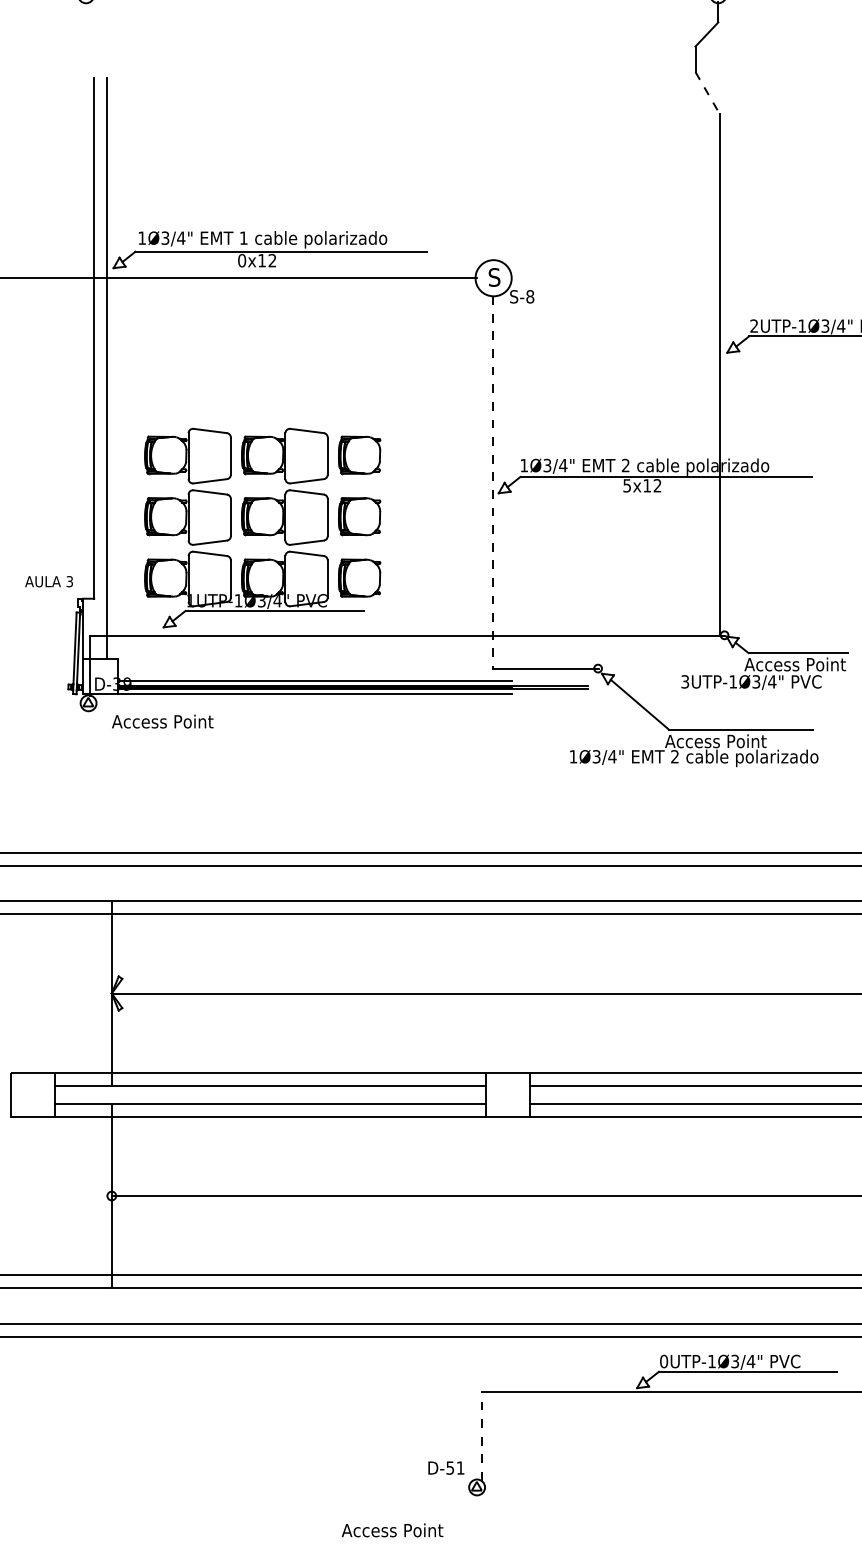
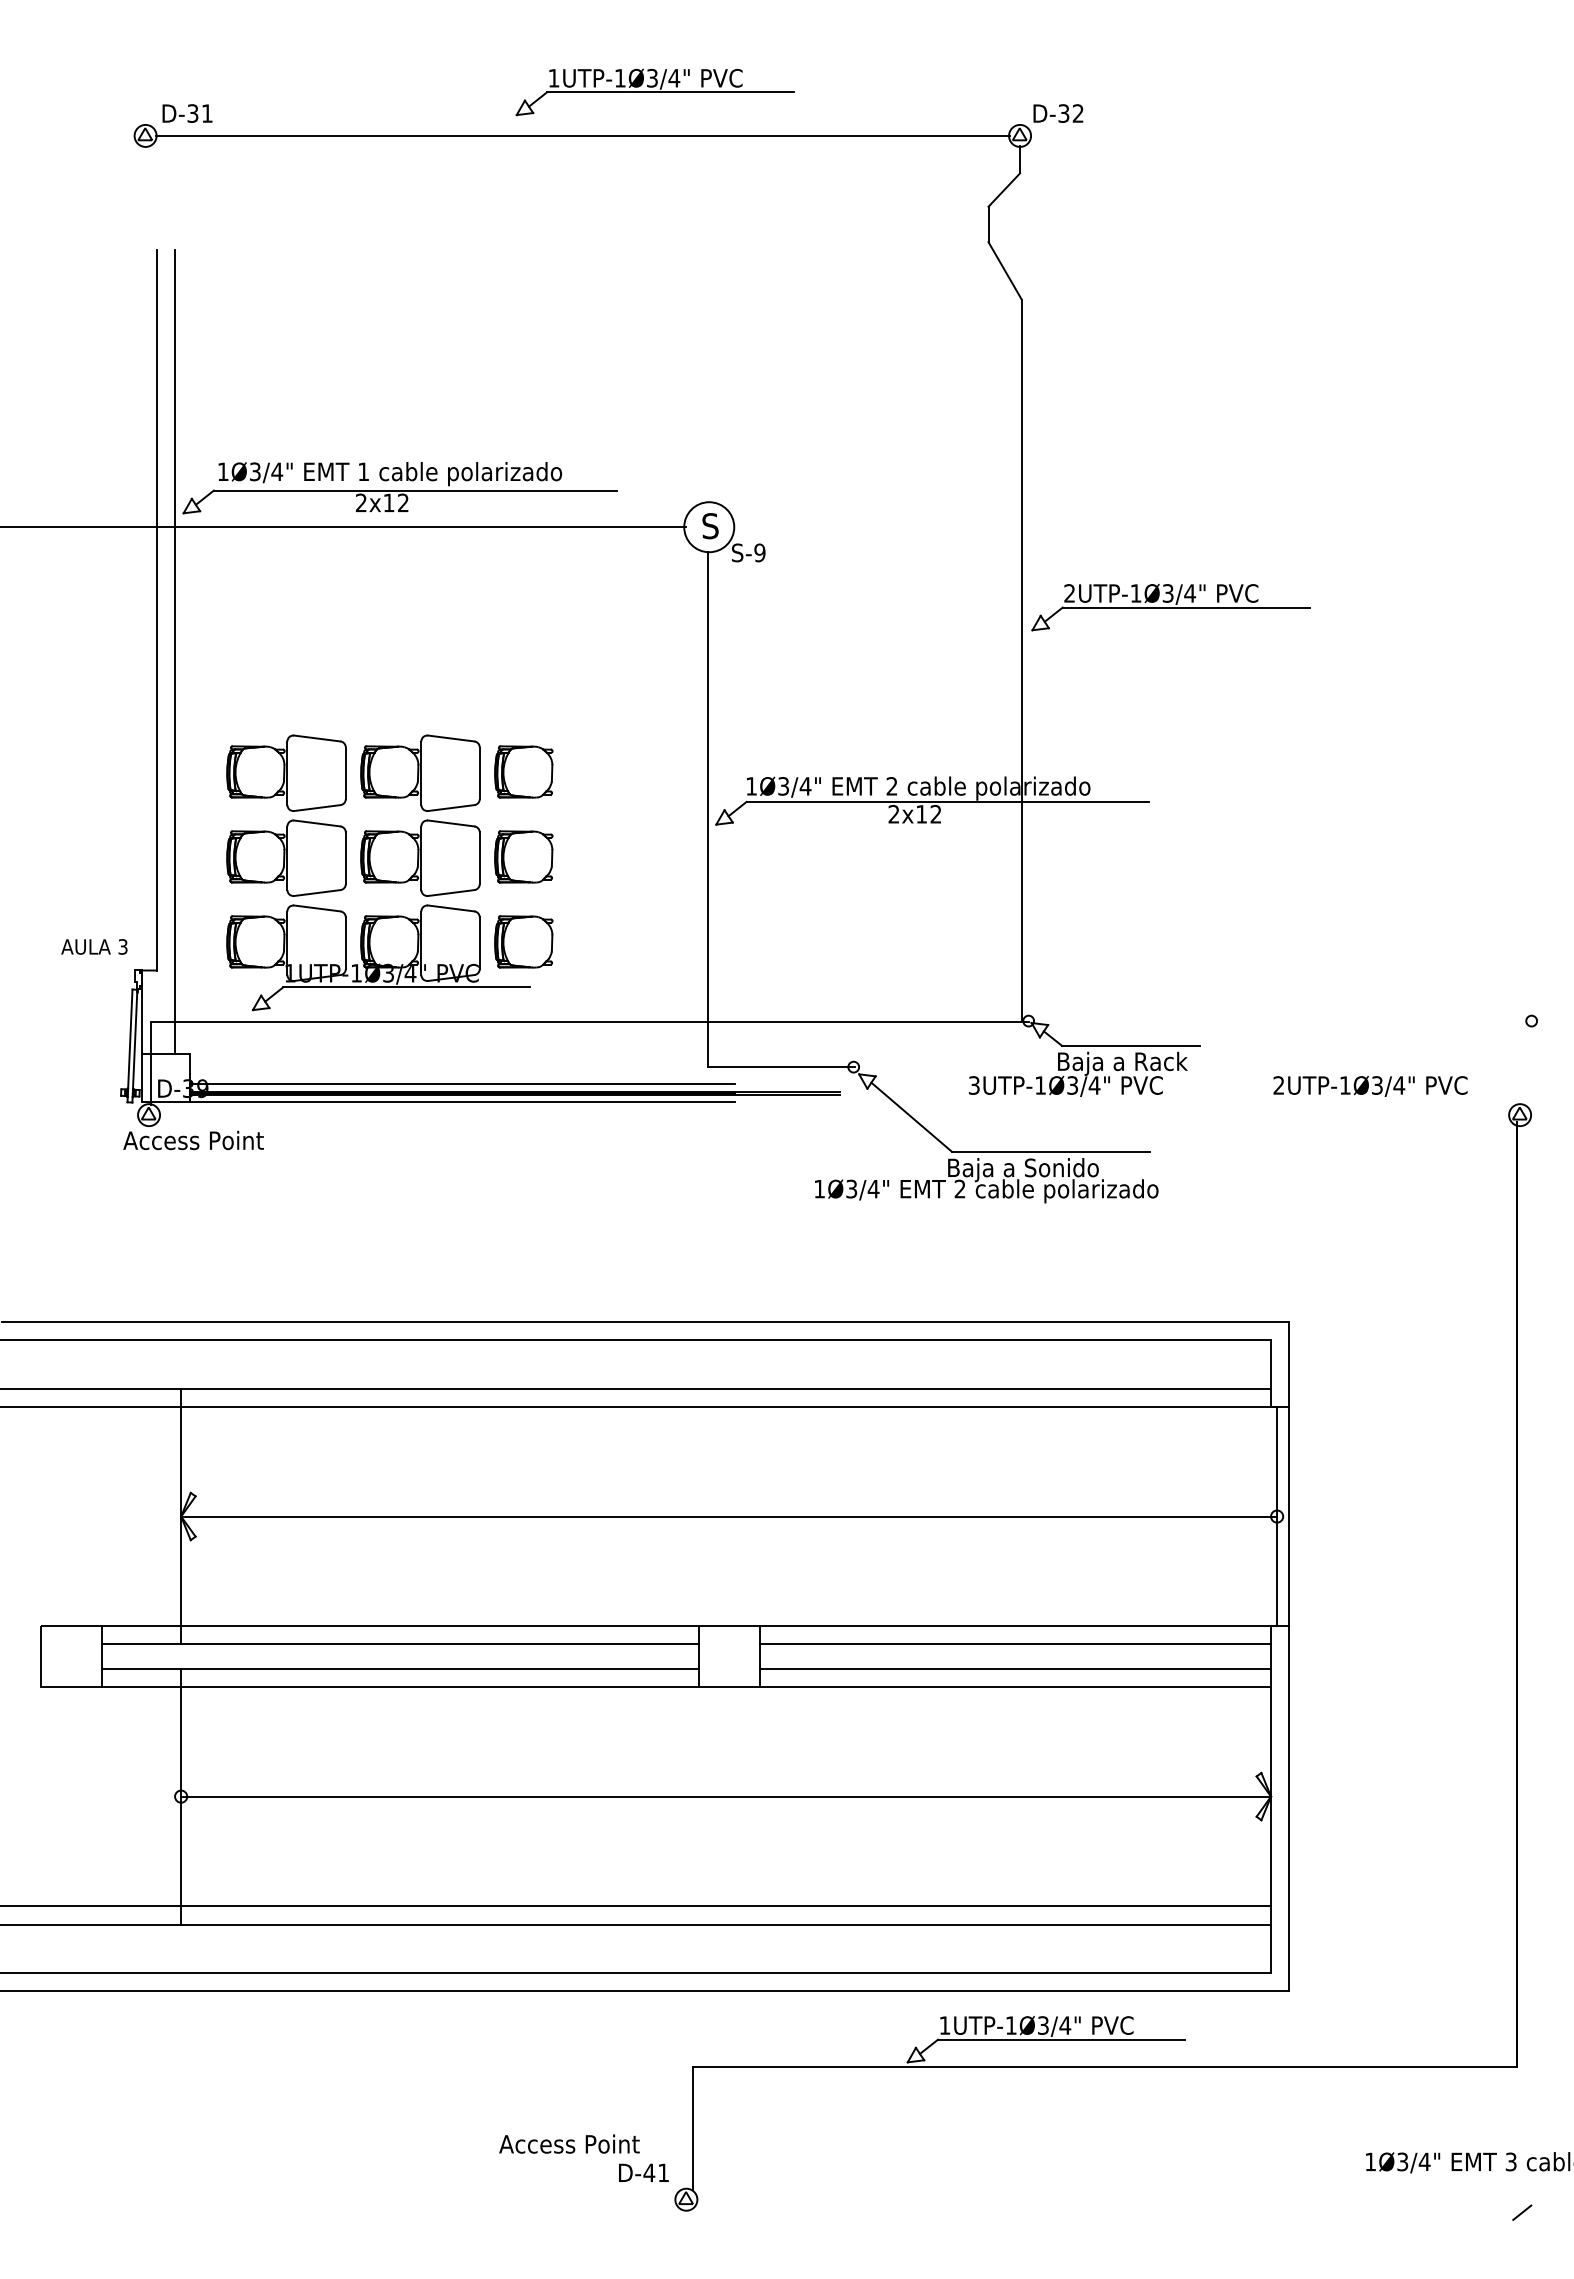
line: (707, 93) -> (1005, 271), dashed -> solid
text: (241, 260) -> (360, 502), 0x12 -> 2x12
text: (529, 296) -> (759, 552), S-8 -> S-9
line: (492, 482) -> (707, 809), dashed -> solid
text: (626, 485) -> (893, 813), 5x12 -> 2x12
text: (795, 665) -> (1126, 1063), Access Point -> Baja a Rack
text: (162, 721) -> (193, 1140), moved
text: (720, 743) -> (1022, 1170), Access Point -> Baja a Sonido
text: (663, 1361) -> (944, 2025), 0UTP-1Ø3/4" -> 1UTP-1Ø3/4"
line: (481, 1435) -> (692, 2128), dashed -> solid
text: (450, 1467) -> (649, 2172), D-51 -> D-41
text: (392, 1529) -> (569, 2143), moved

